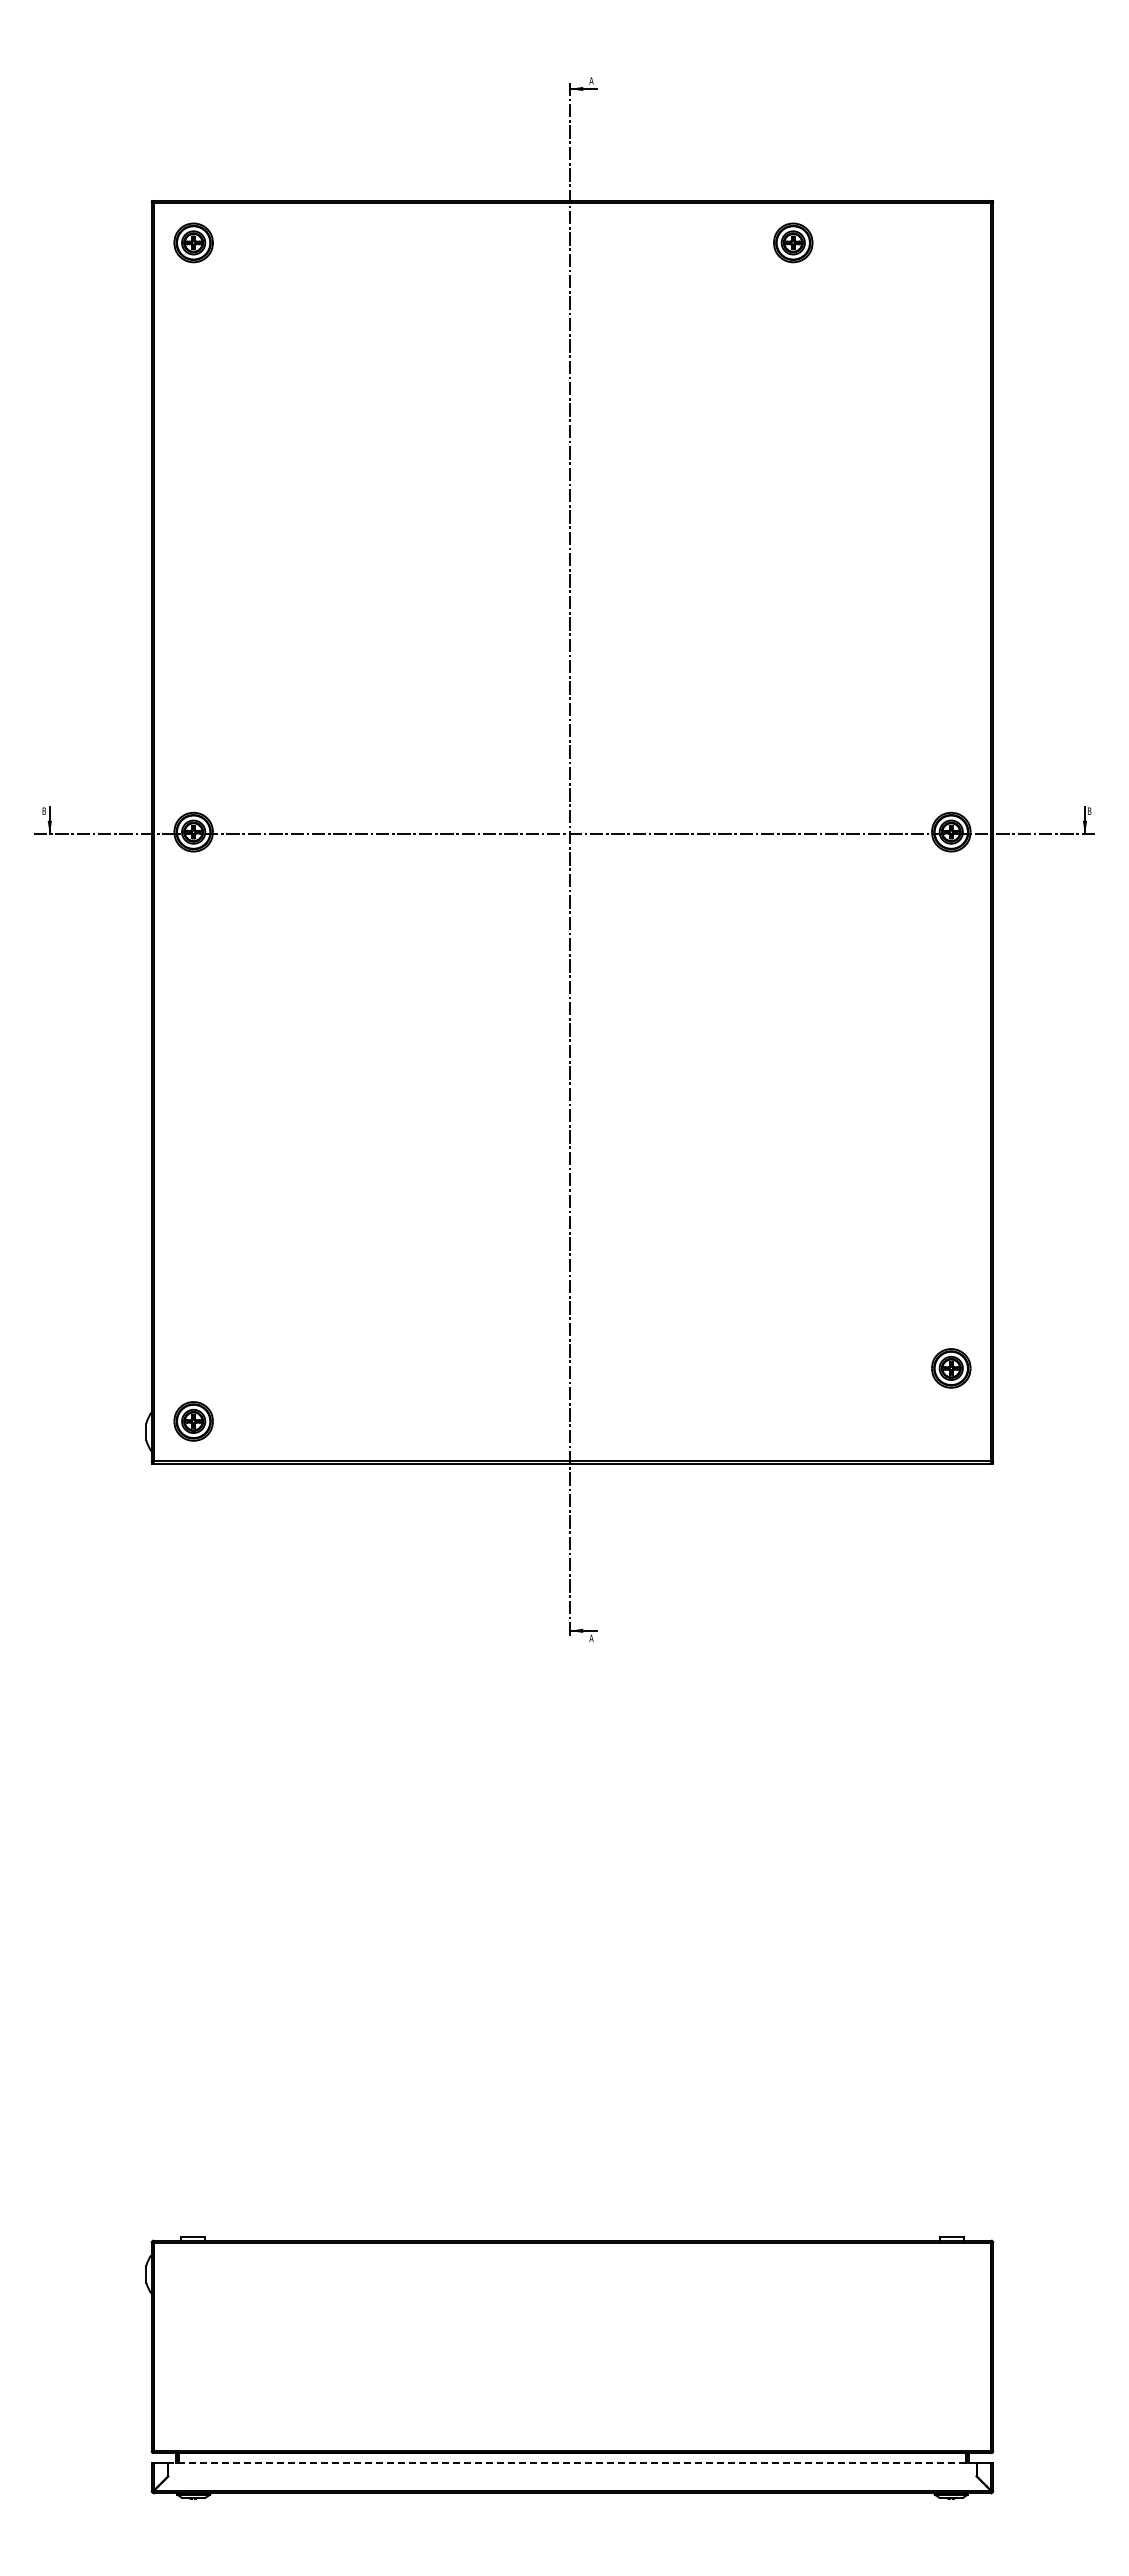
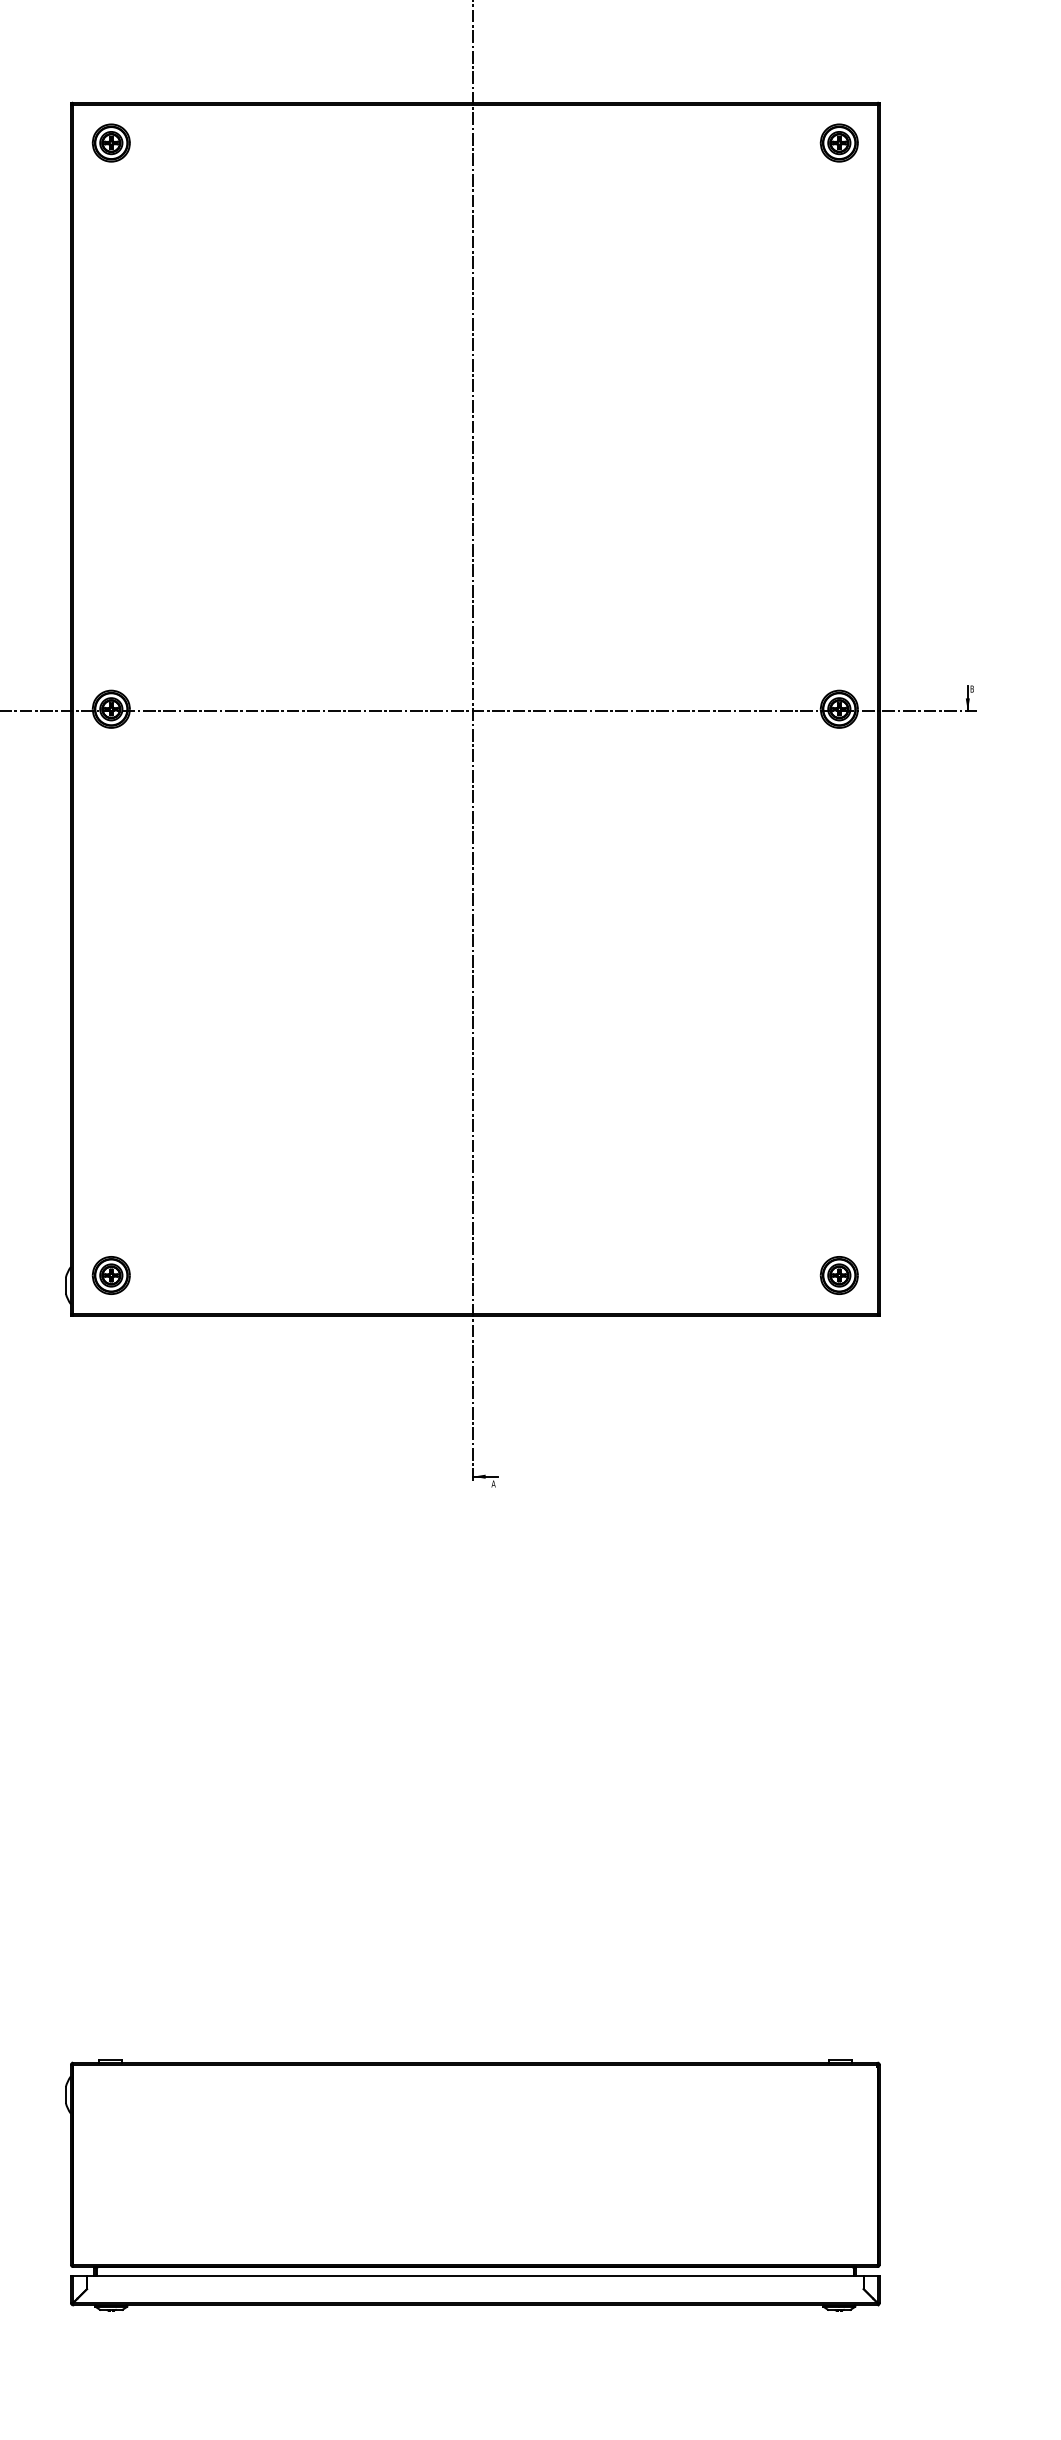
part: (793, 242) -> (839, 142), moved
part: (951, 1368) -> (839, 1275), moved
line: (571, 2462) -> (474, 2275), dashed -> solid

